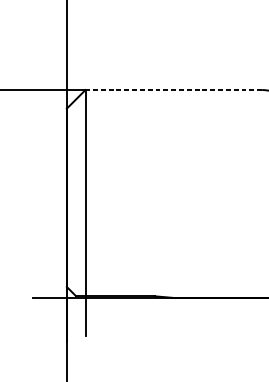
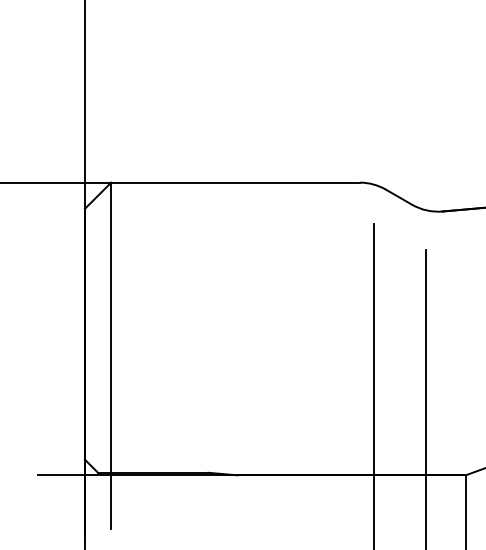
line: (173, 89) -> (234, 182), dashed -> solid

